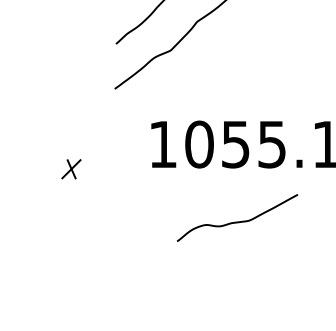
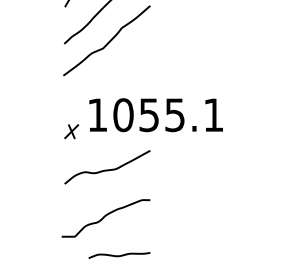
part: (71, 168) -> (71, 131), moved
curve: (237, 221) -> (107, 169), moved
curve: (174, 288) -> (105, 217), added

